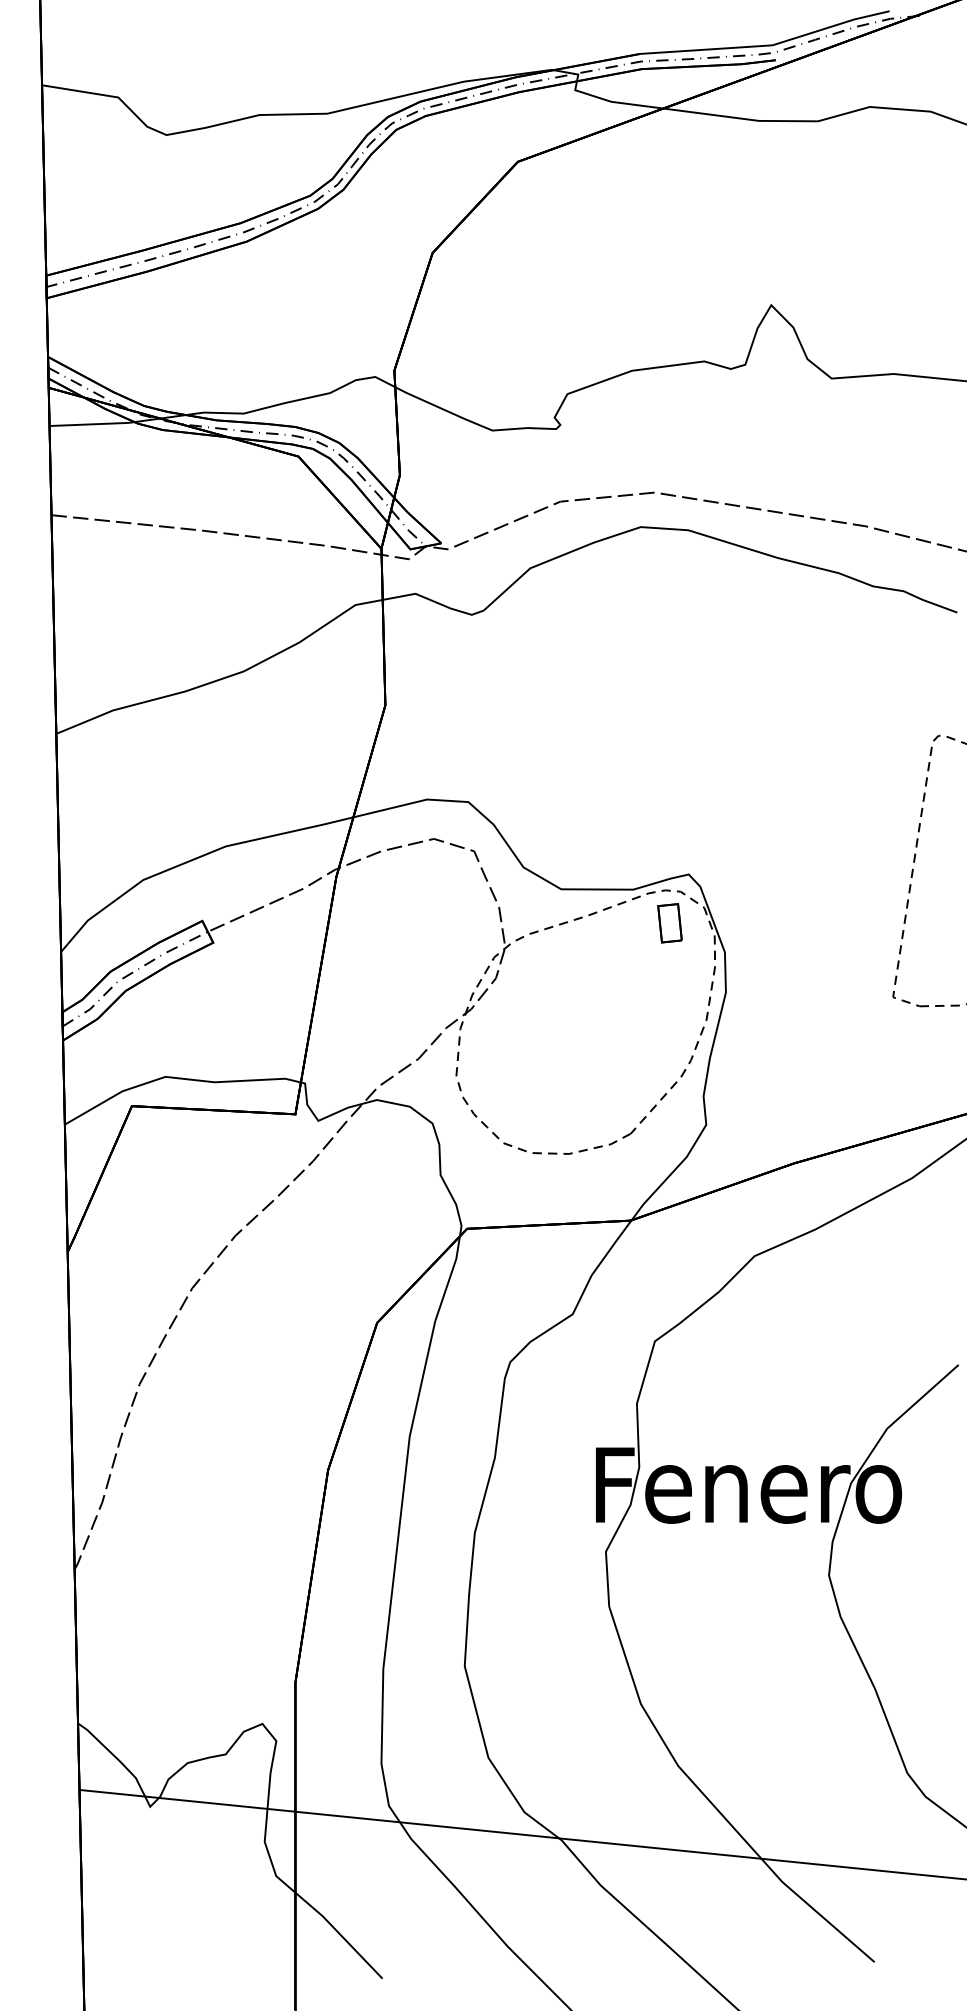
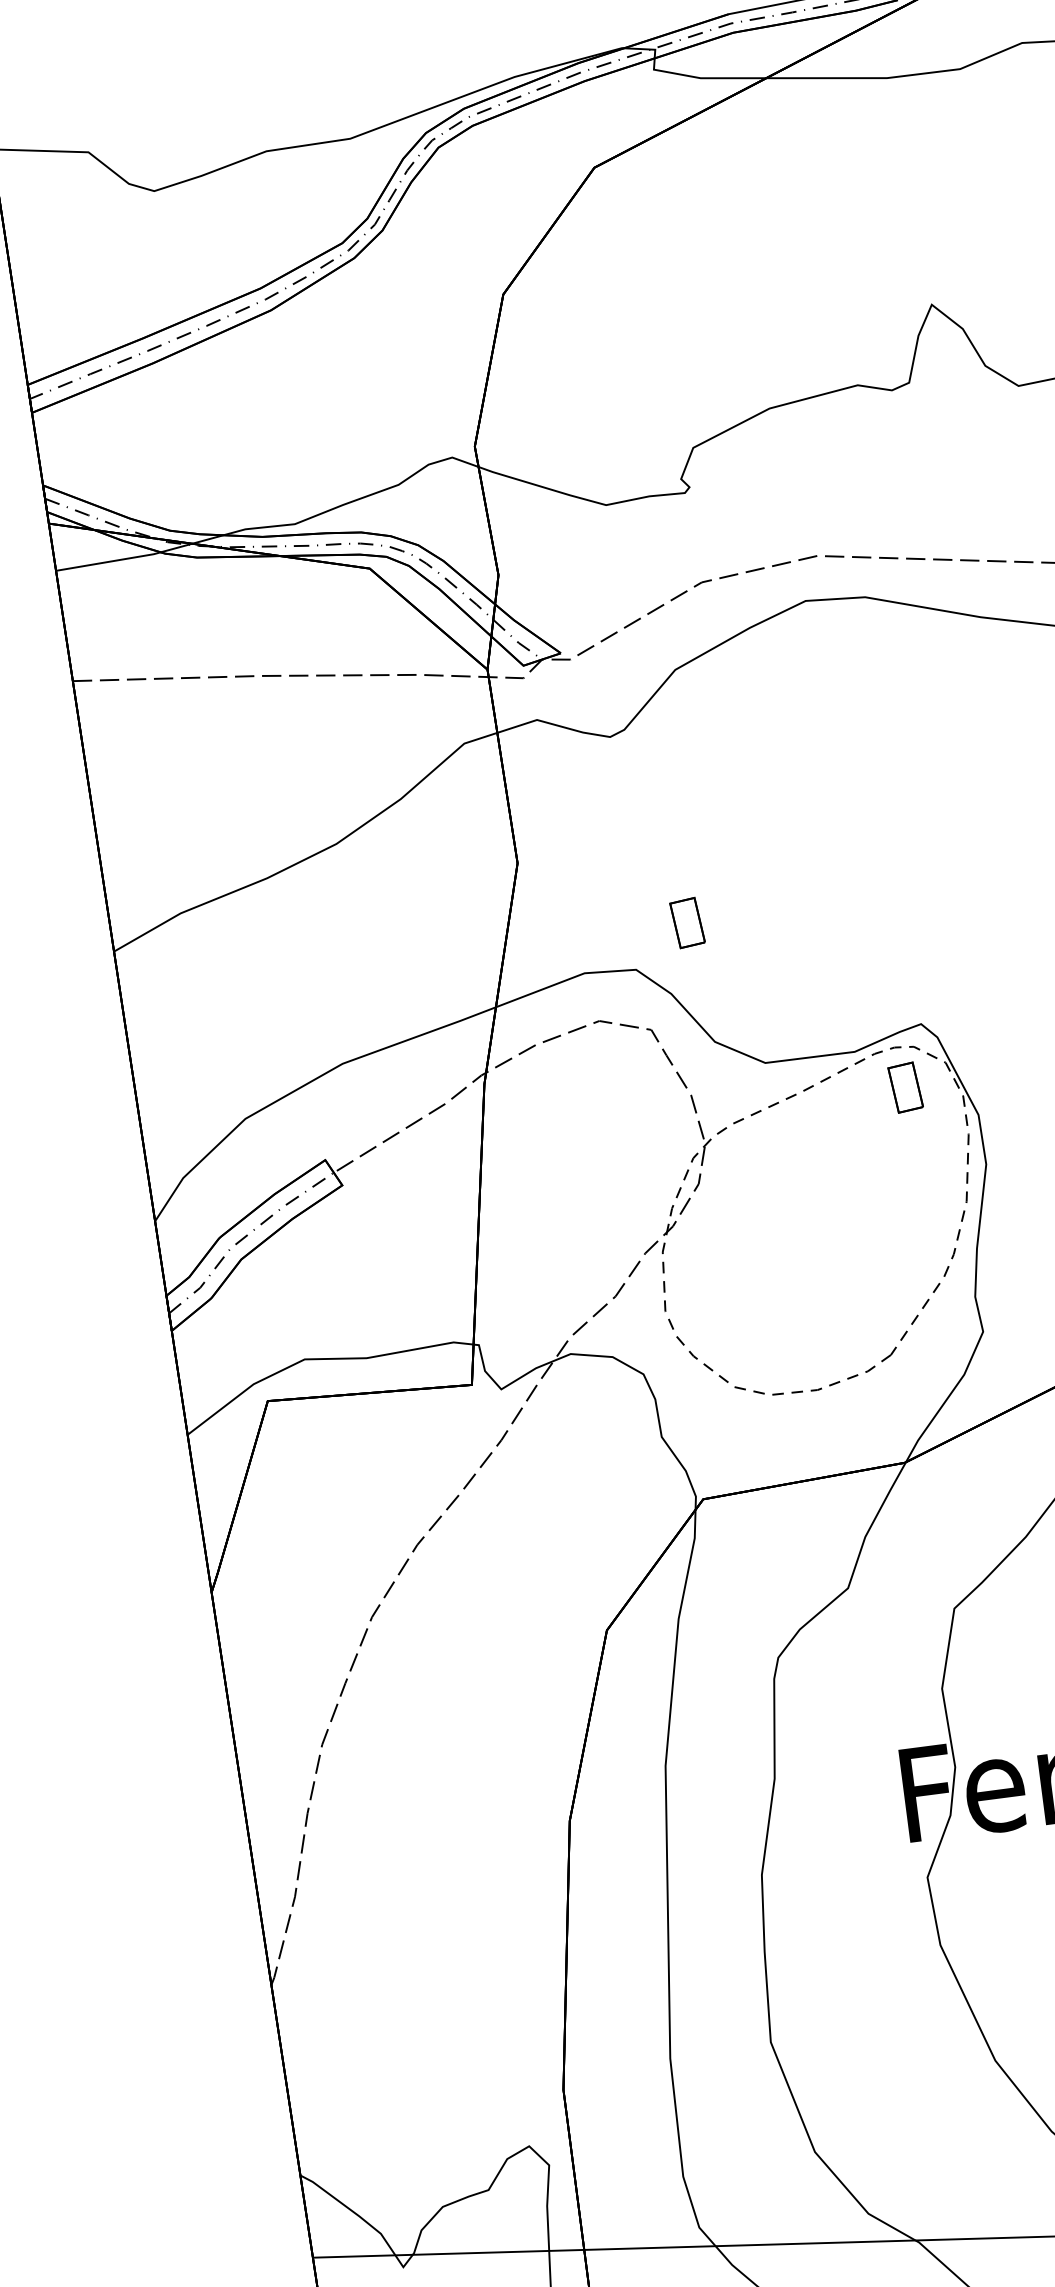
part: (513, 770) -> (686, 923), added

